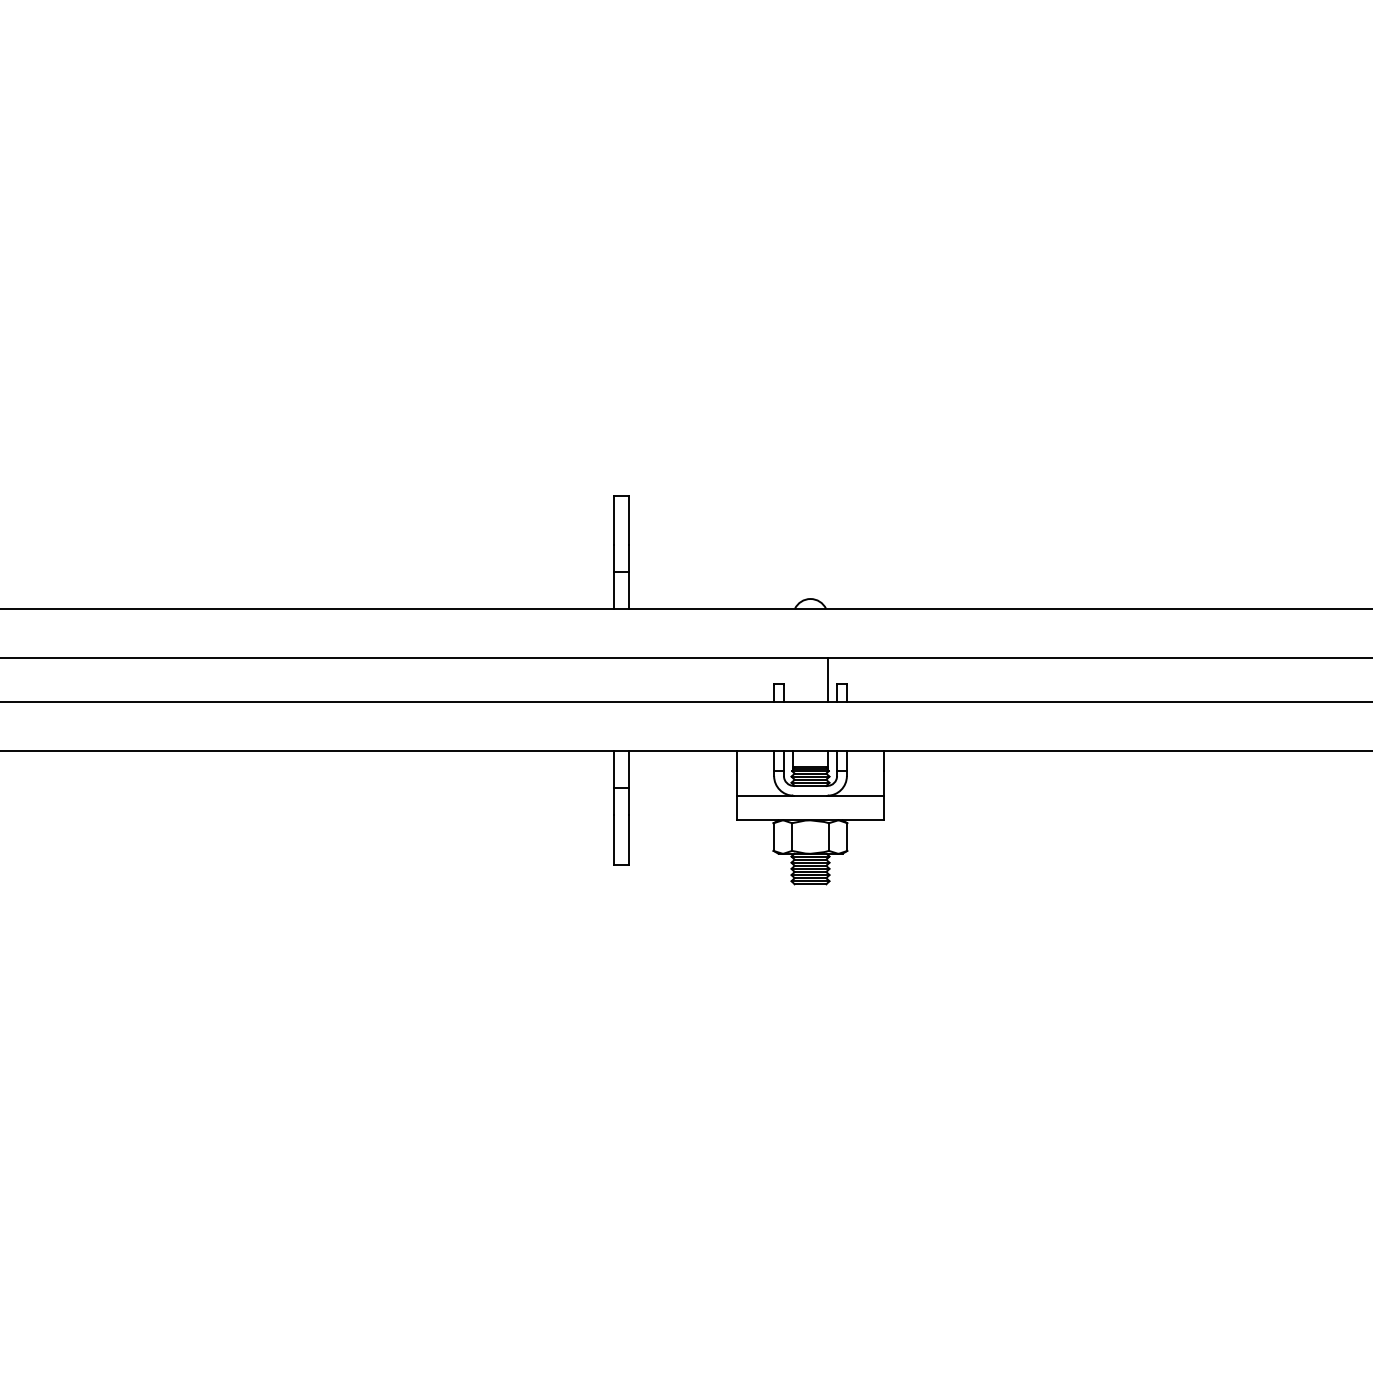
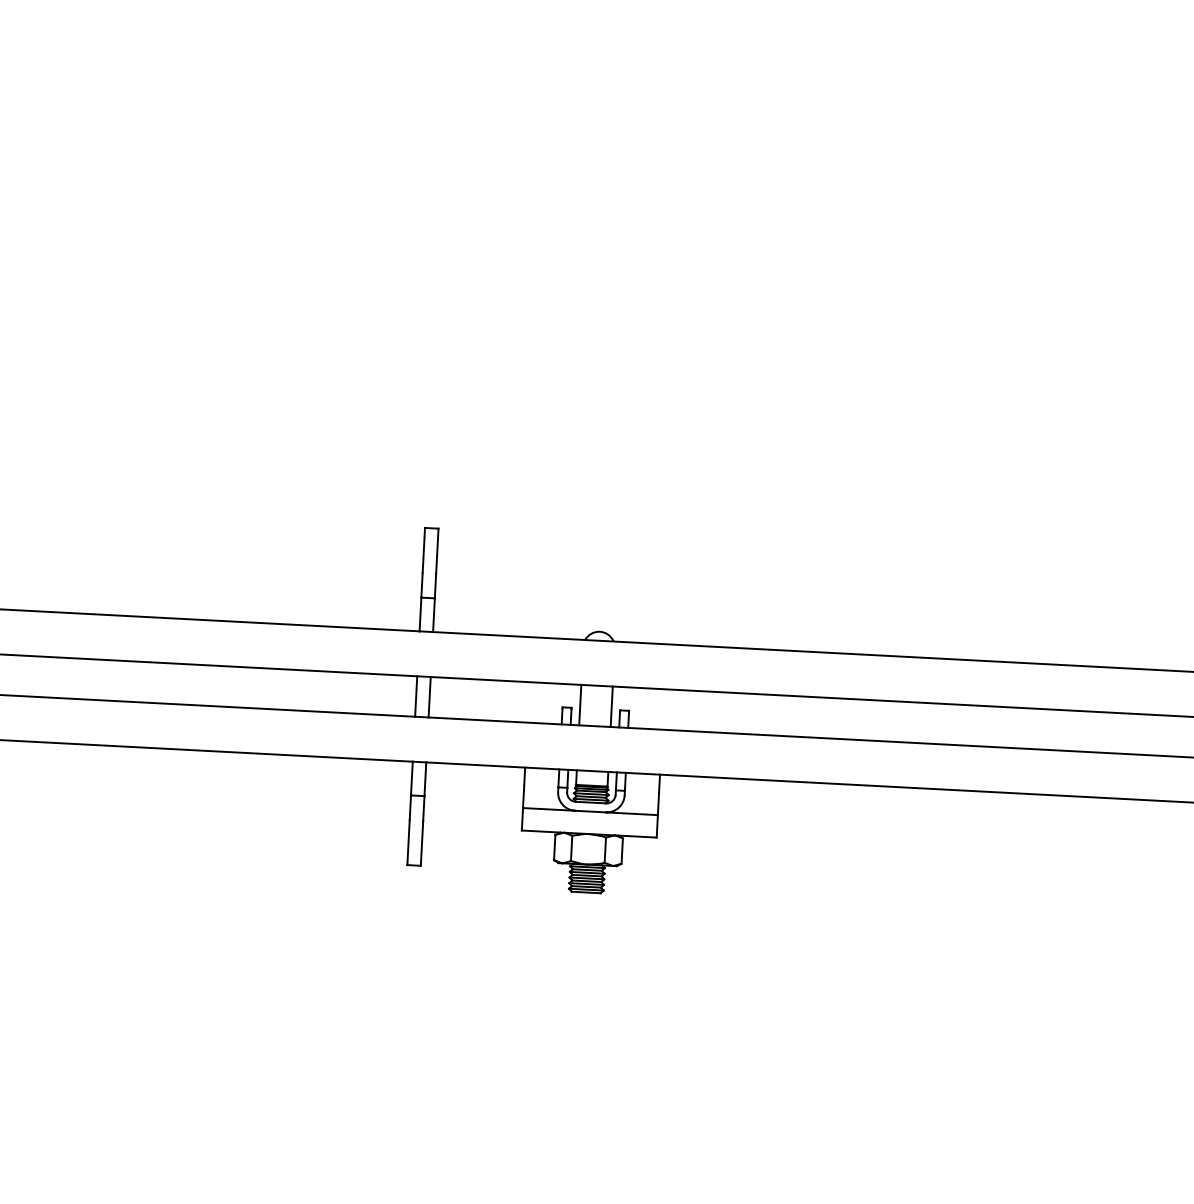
line: (613, 680) -> (415, 696), added
line: (628, 680) -> (429, 697), added
line: (793, 680) -> (580, 705), added

